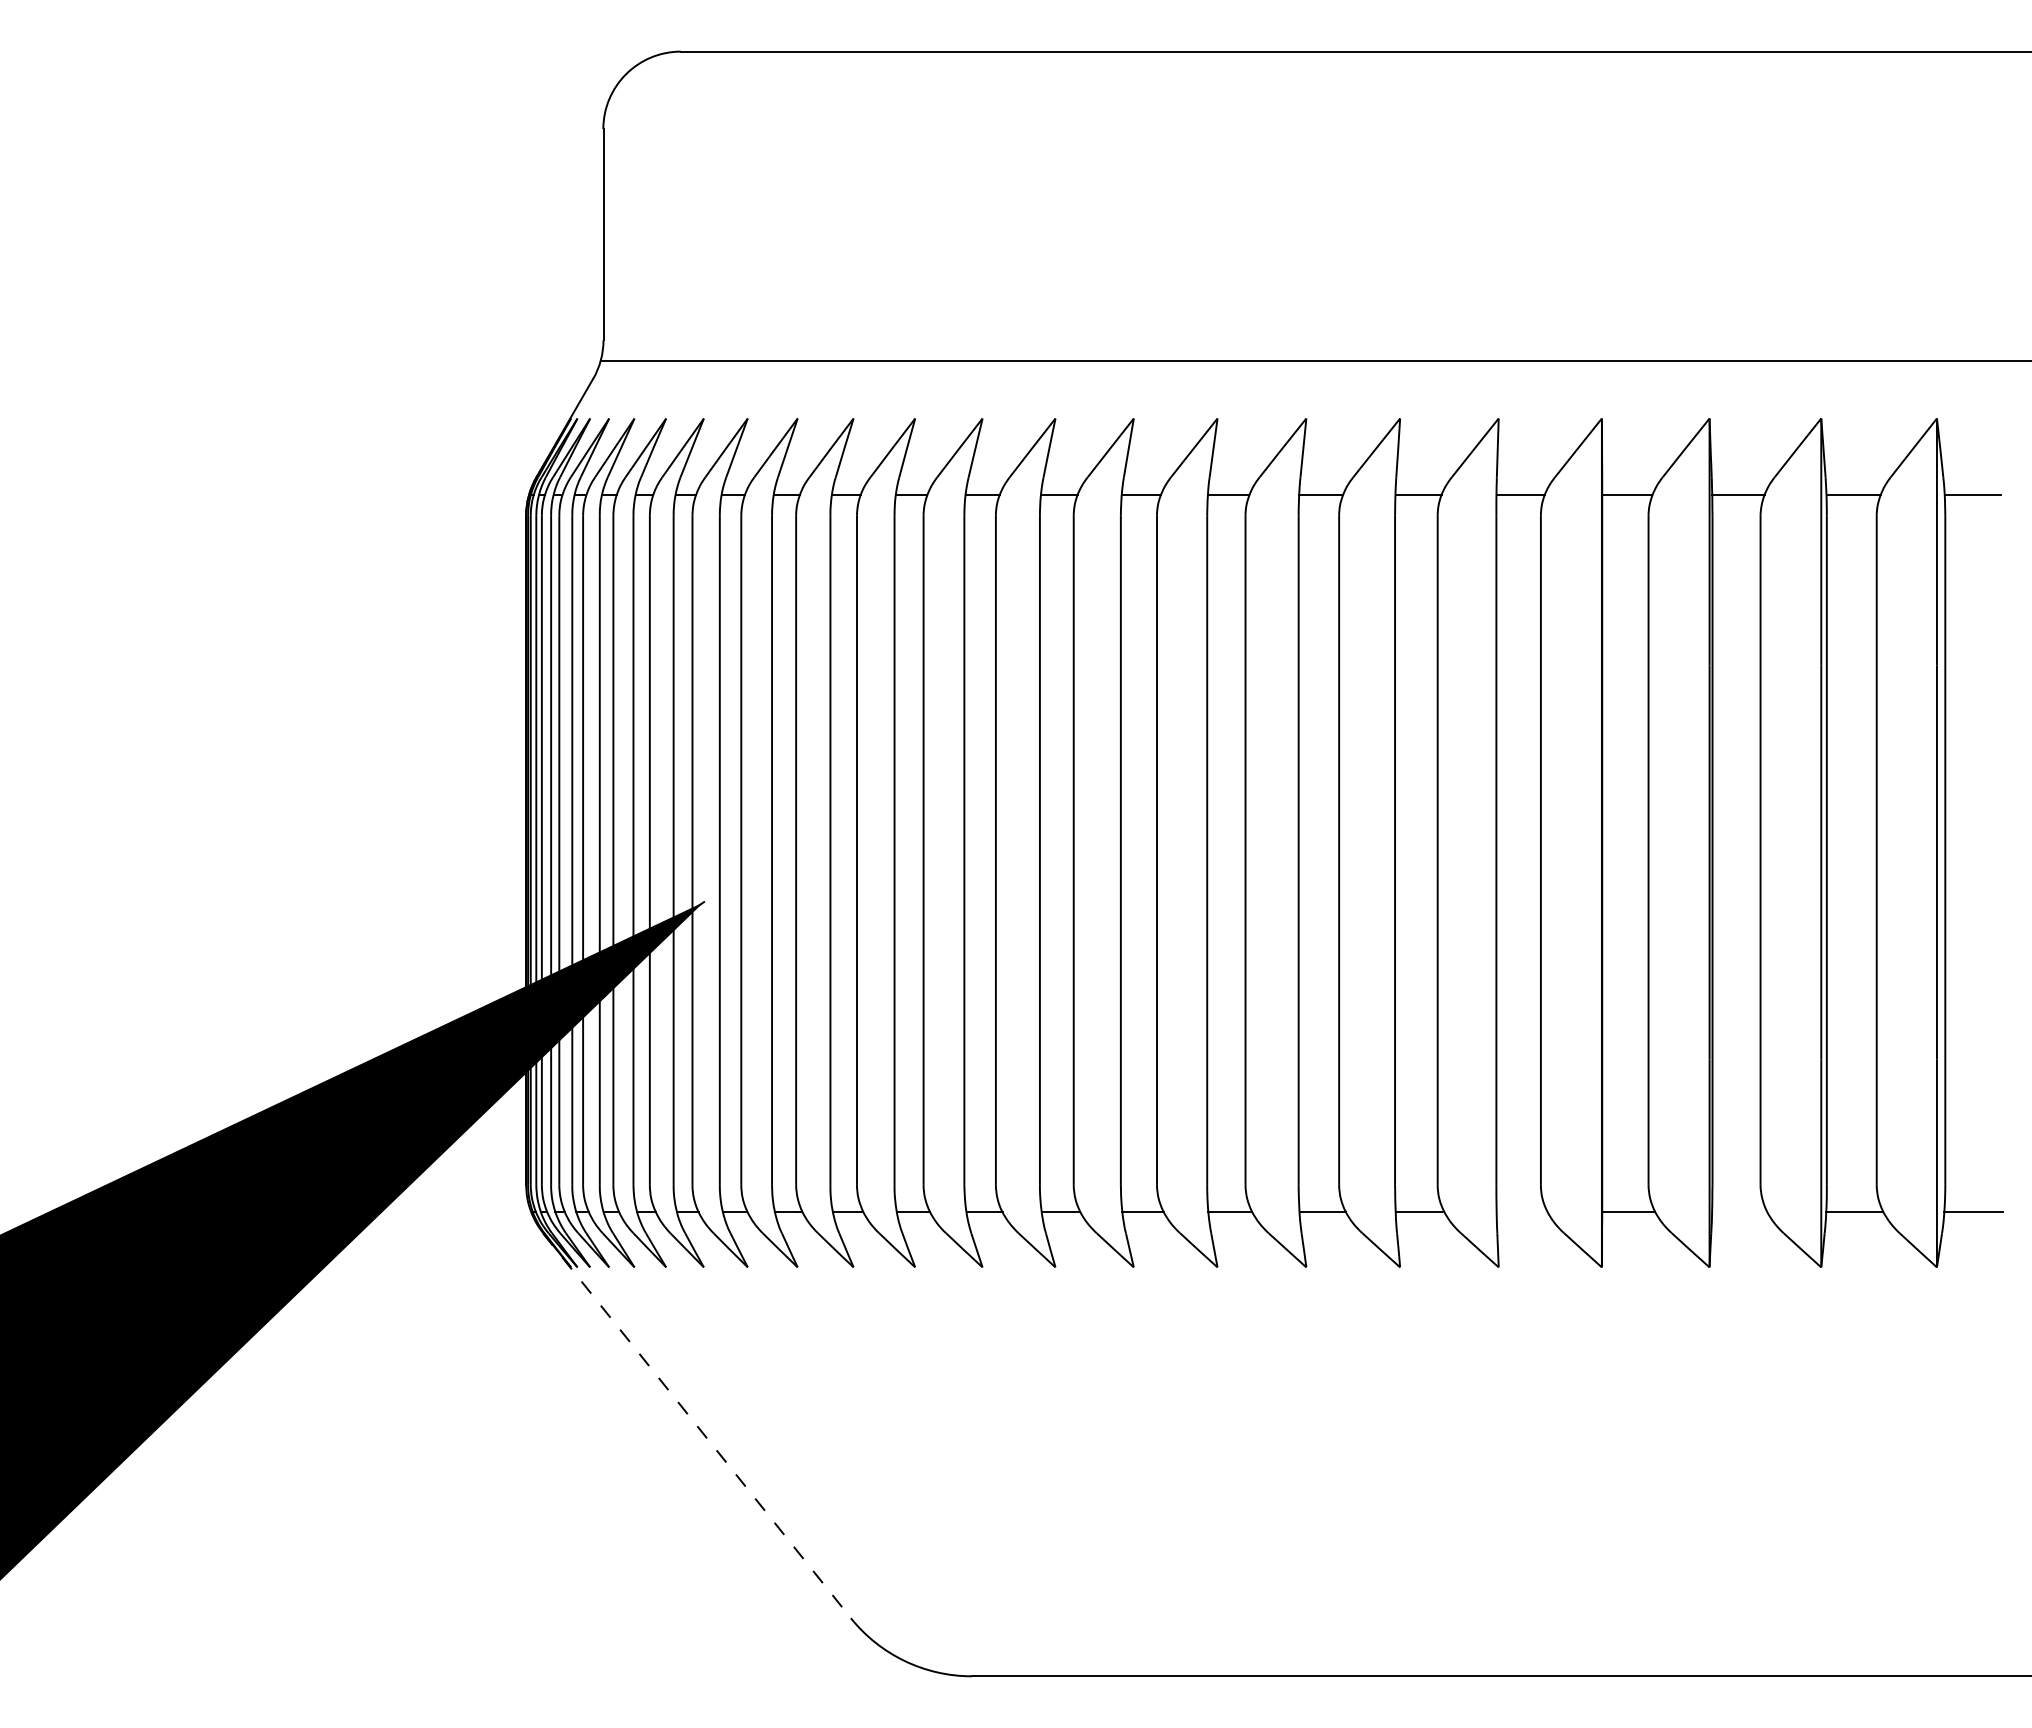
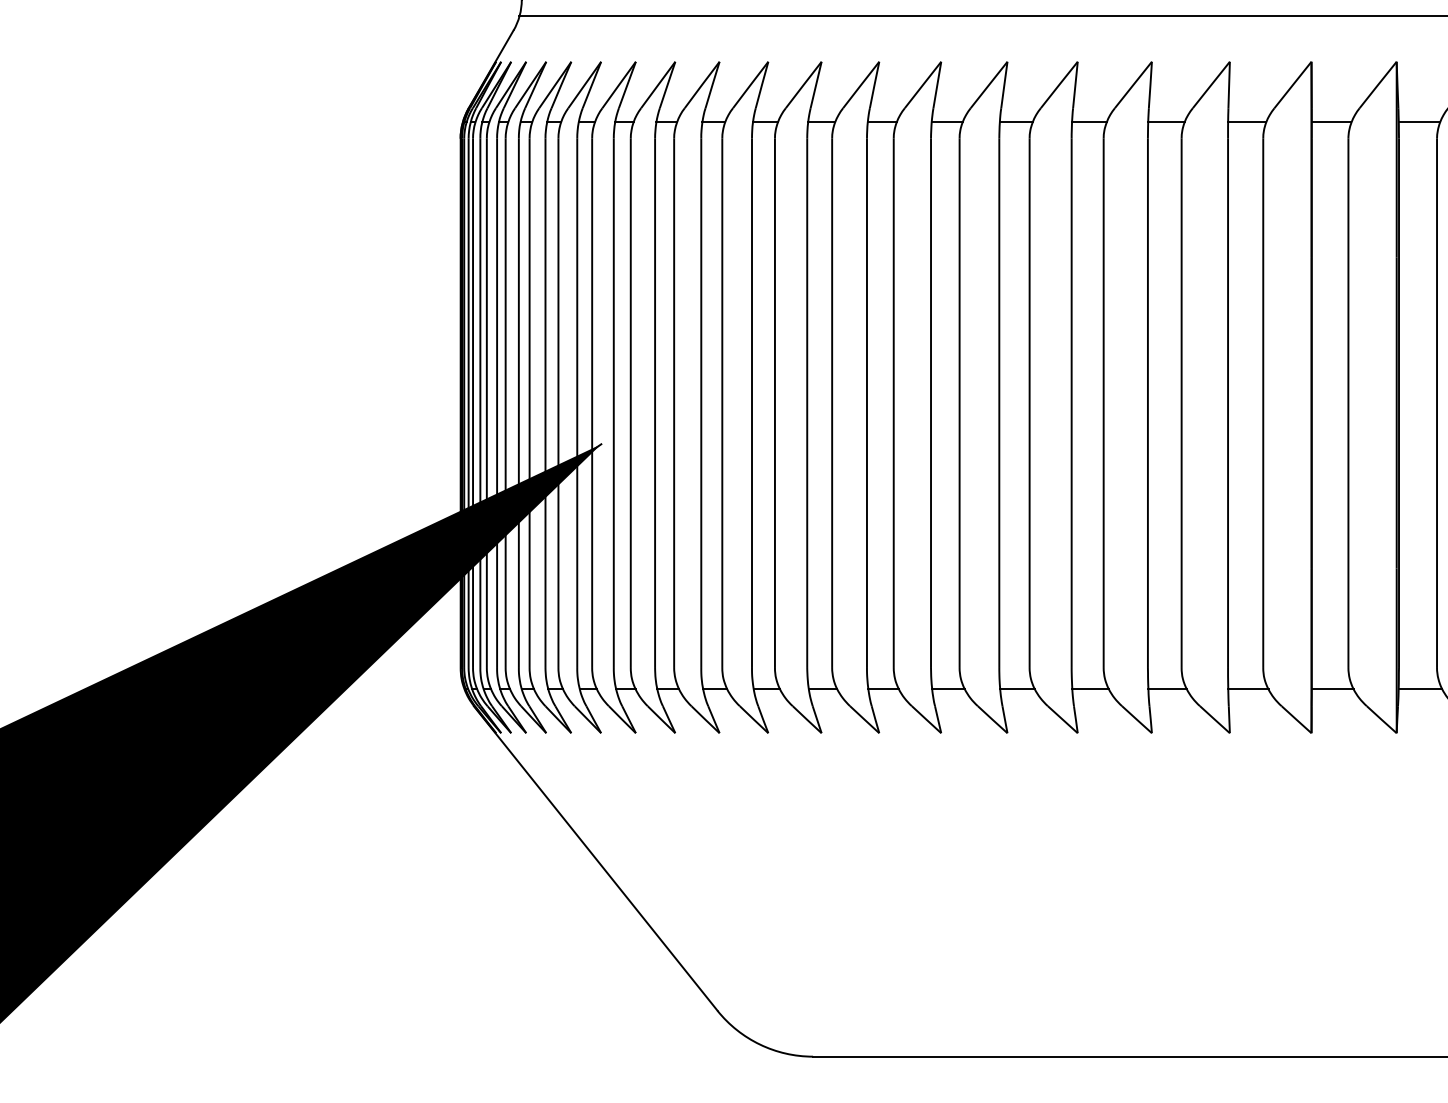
line: (1521, 1212) -> (1247, 689), added
line: (1739, 1212) -> (1420, 689), added
line: (696, 1425) -> (595, 858), dashed -> solid

